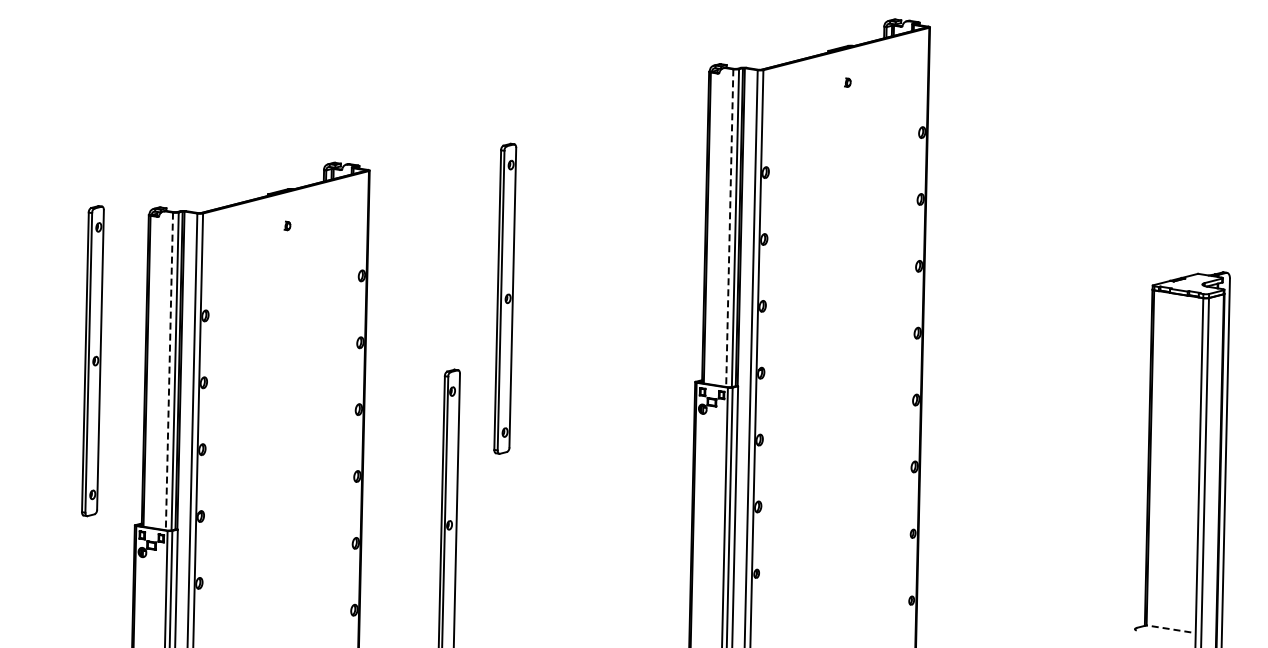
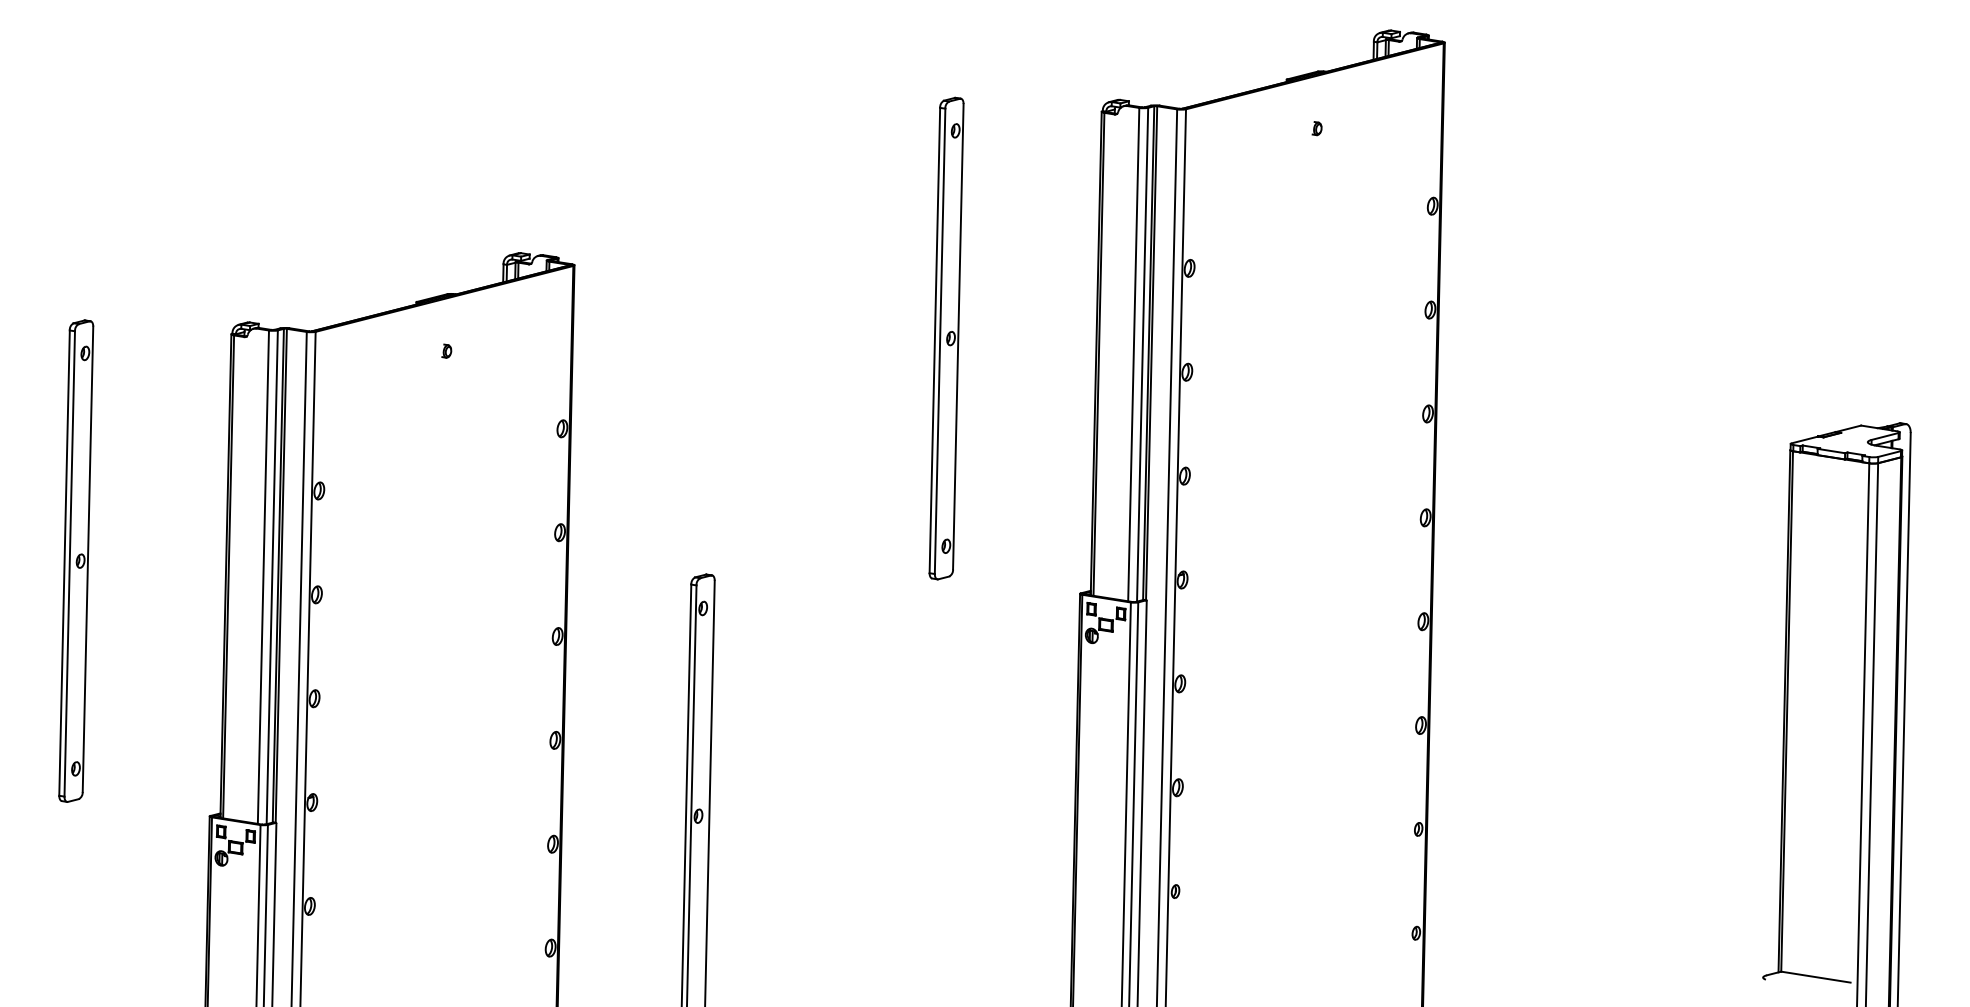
line: (729, 228) -> (1133, 355), dashed -> solid
part: (505, 298) -> (946, 338), moved
part: (92, 361) -> (75, 561), moved
line: (169, 371) -> (263, 577), dashed -> solid
line: (1168, 628) -> (1815, 976), dashed -> solid

